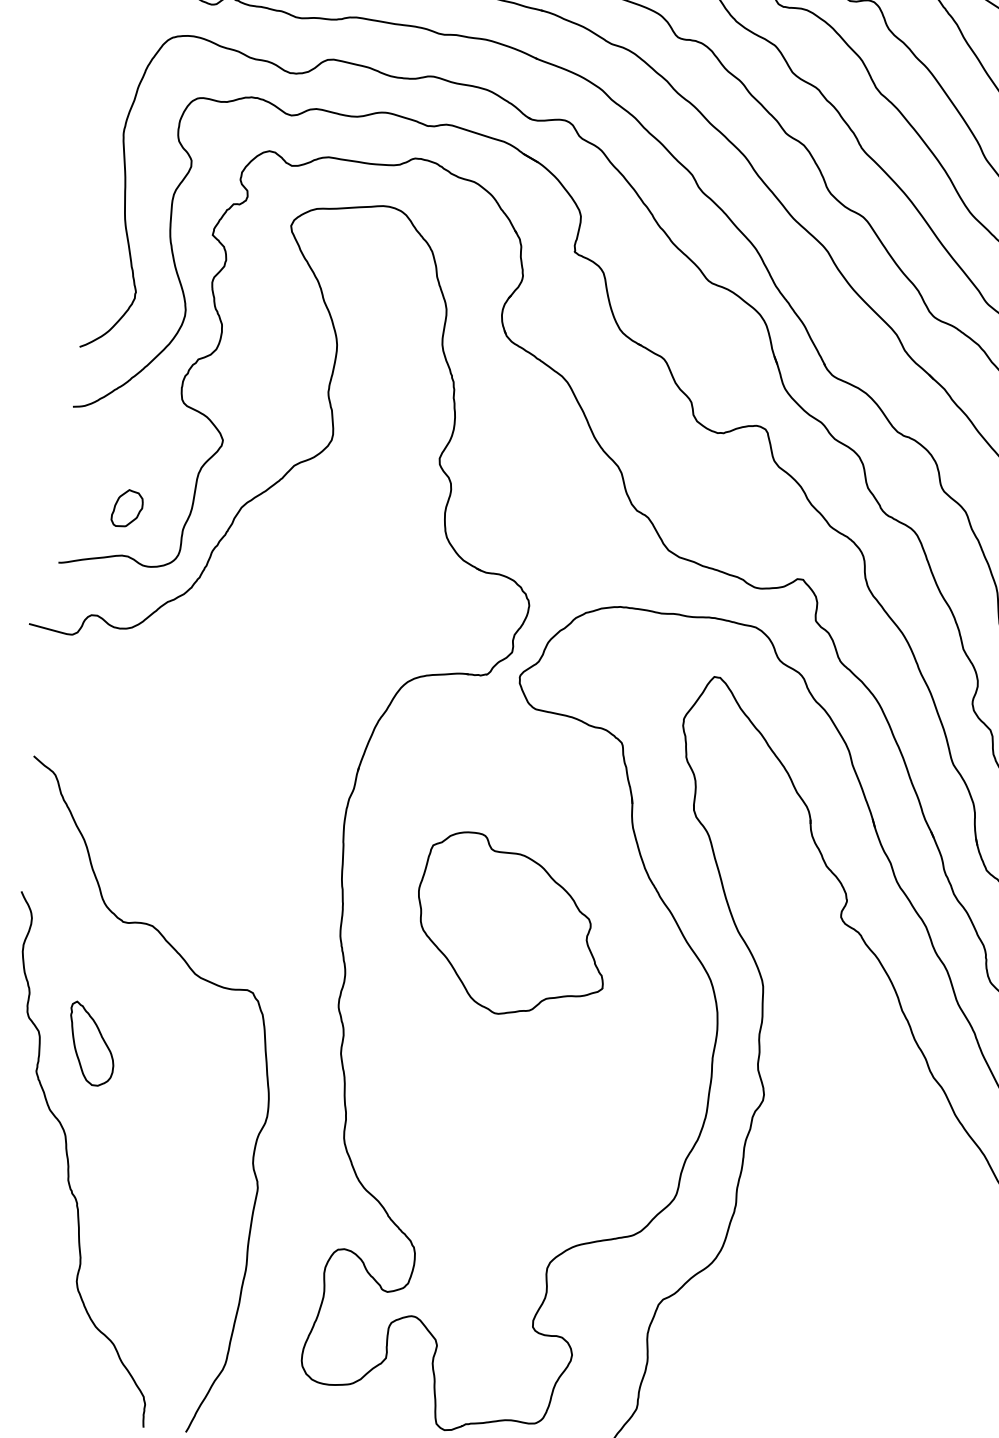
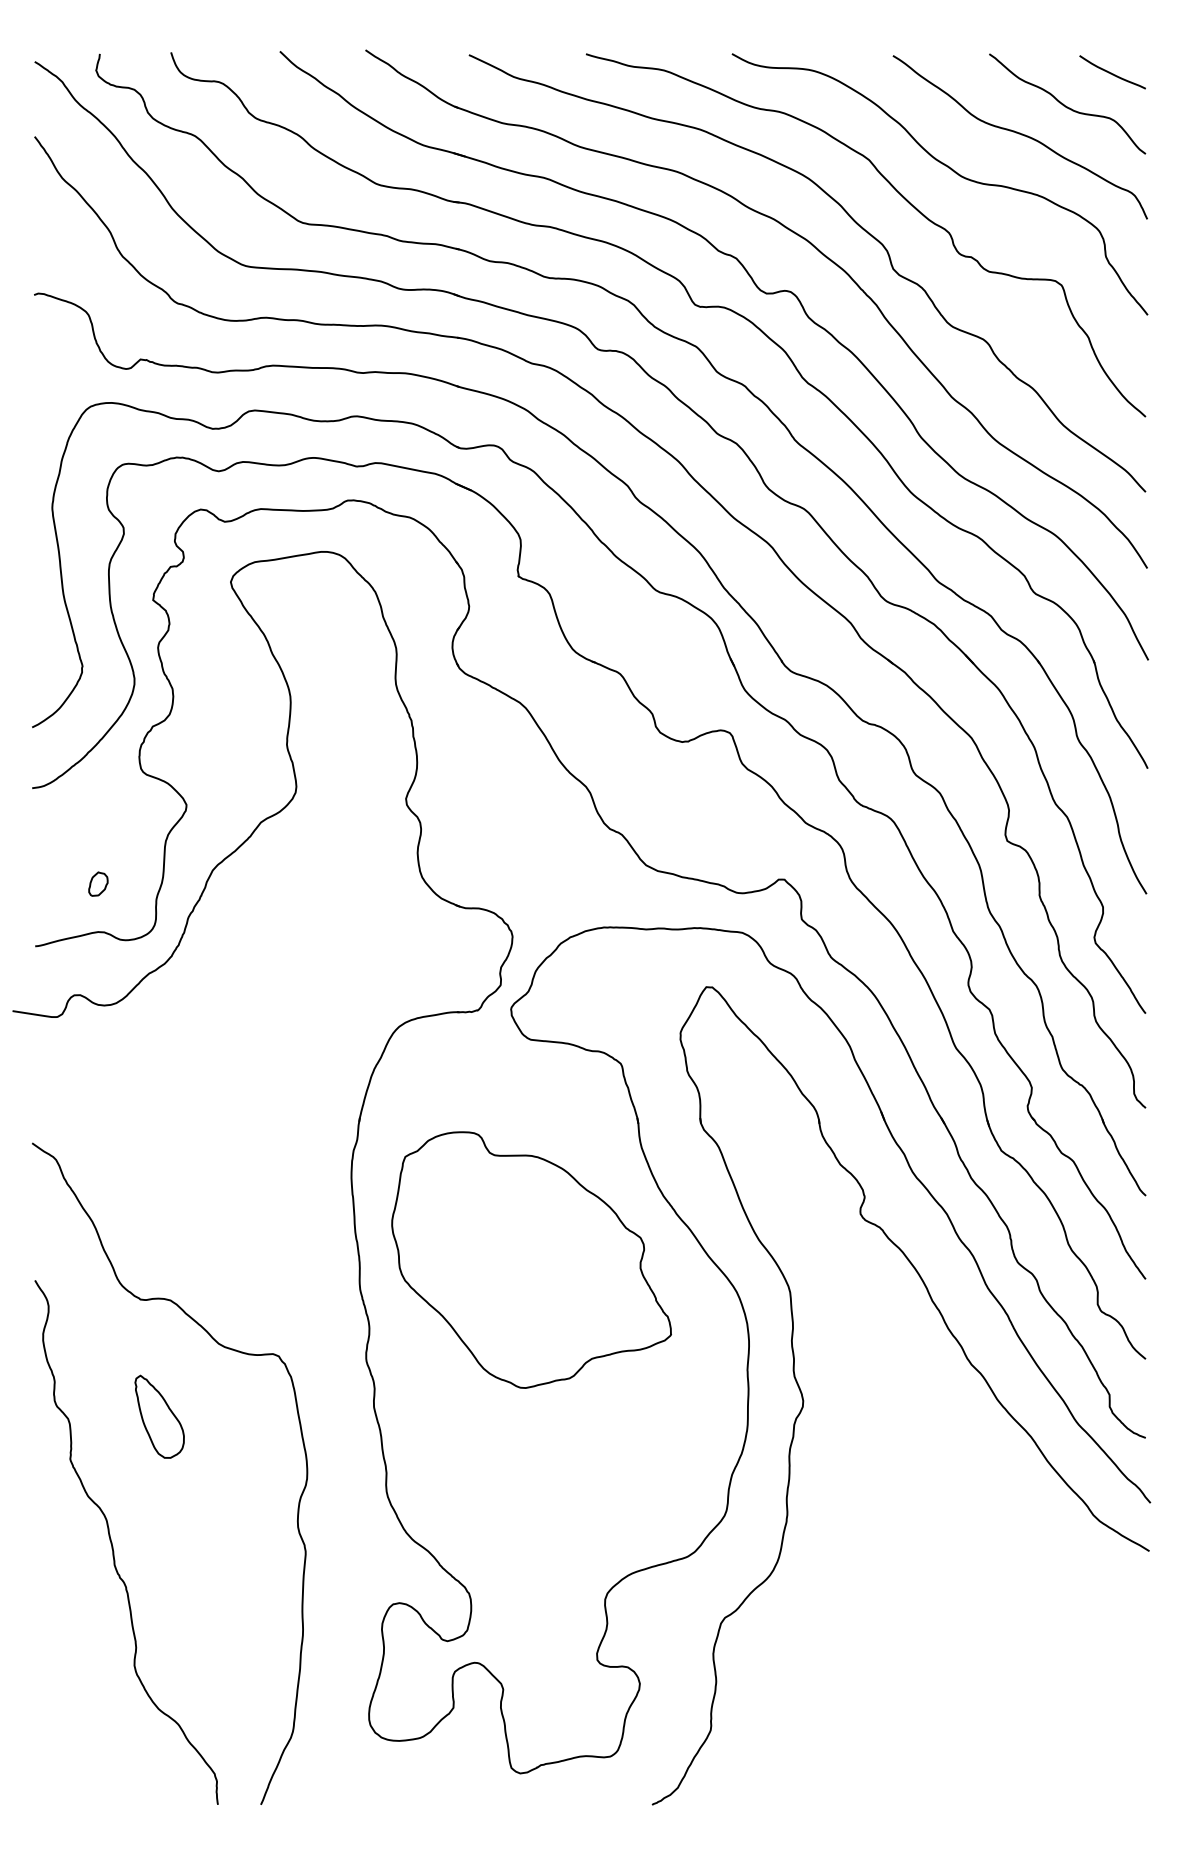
part: (127, 507) -> (98, 883), size x0.62
part: (512, 925) -> (531, 1259), size x1.43
part: (91, 1043) -> (159, 1416), moved

